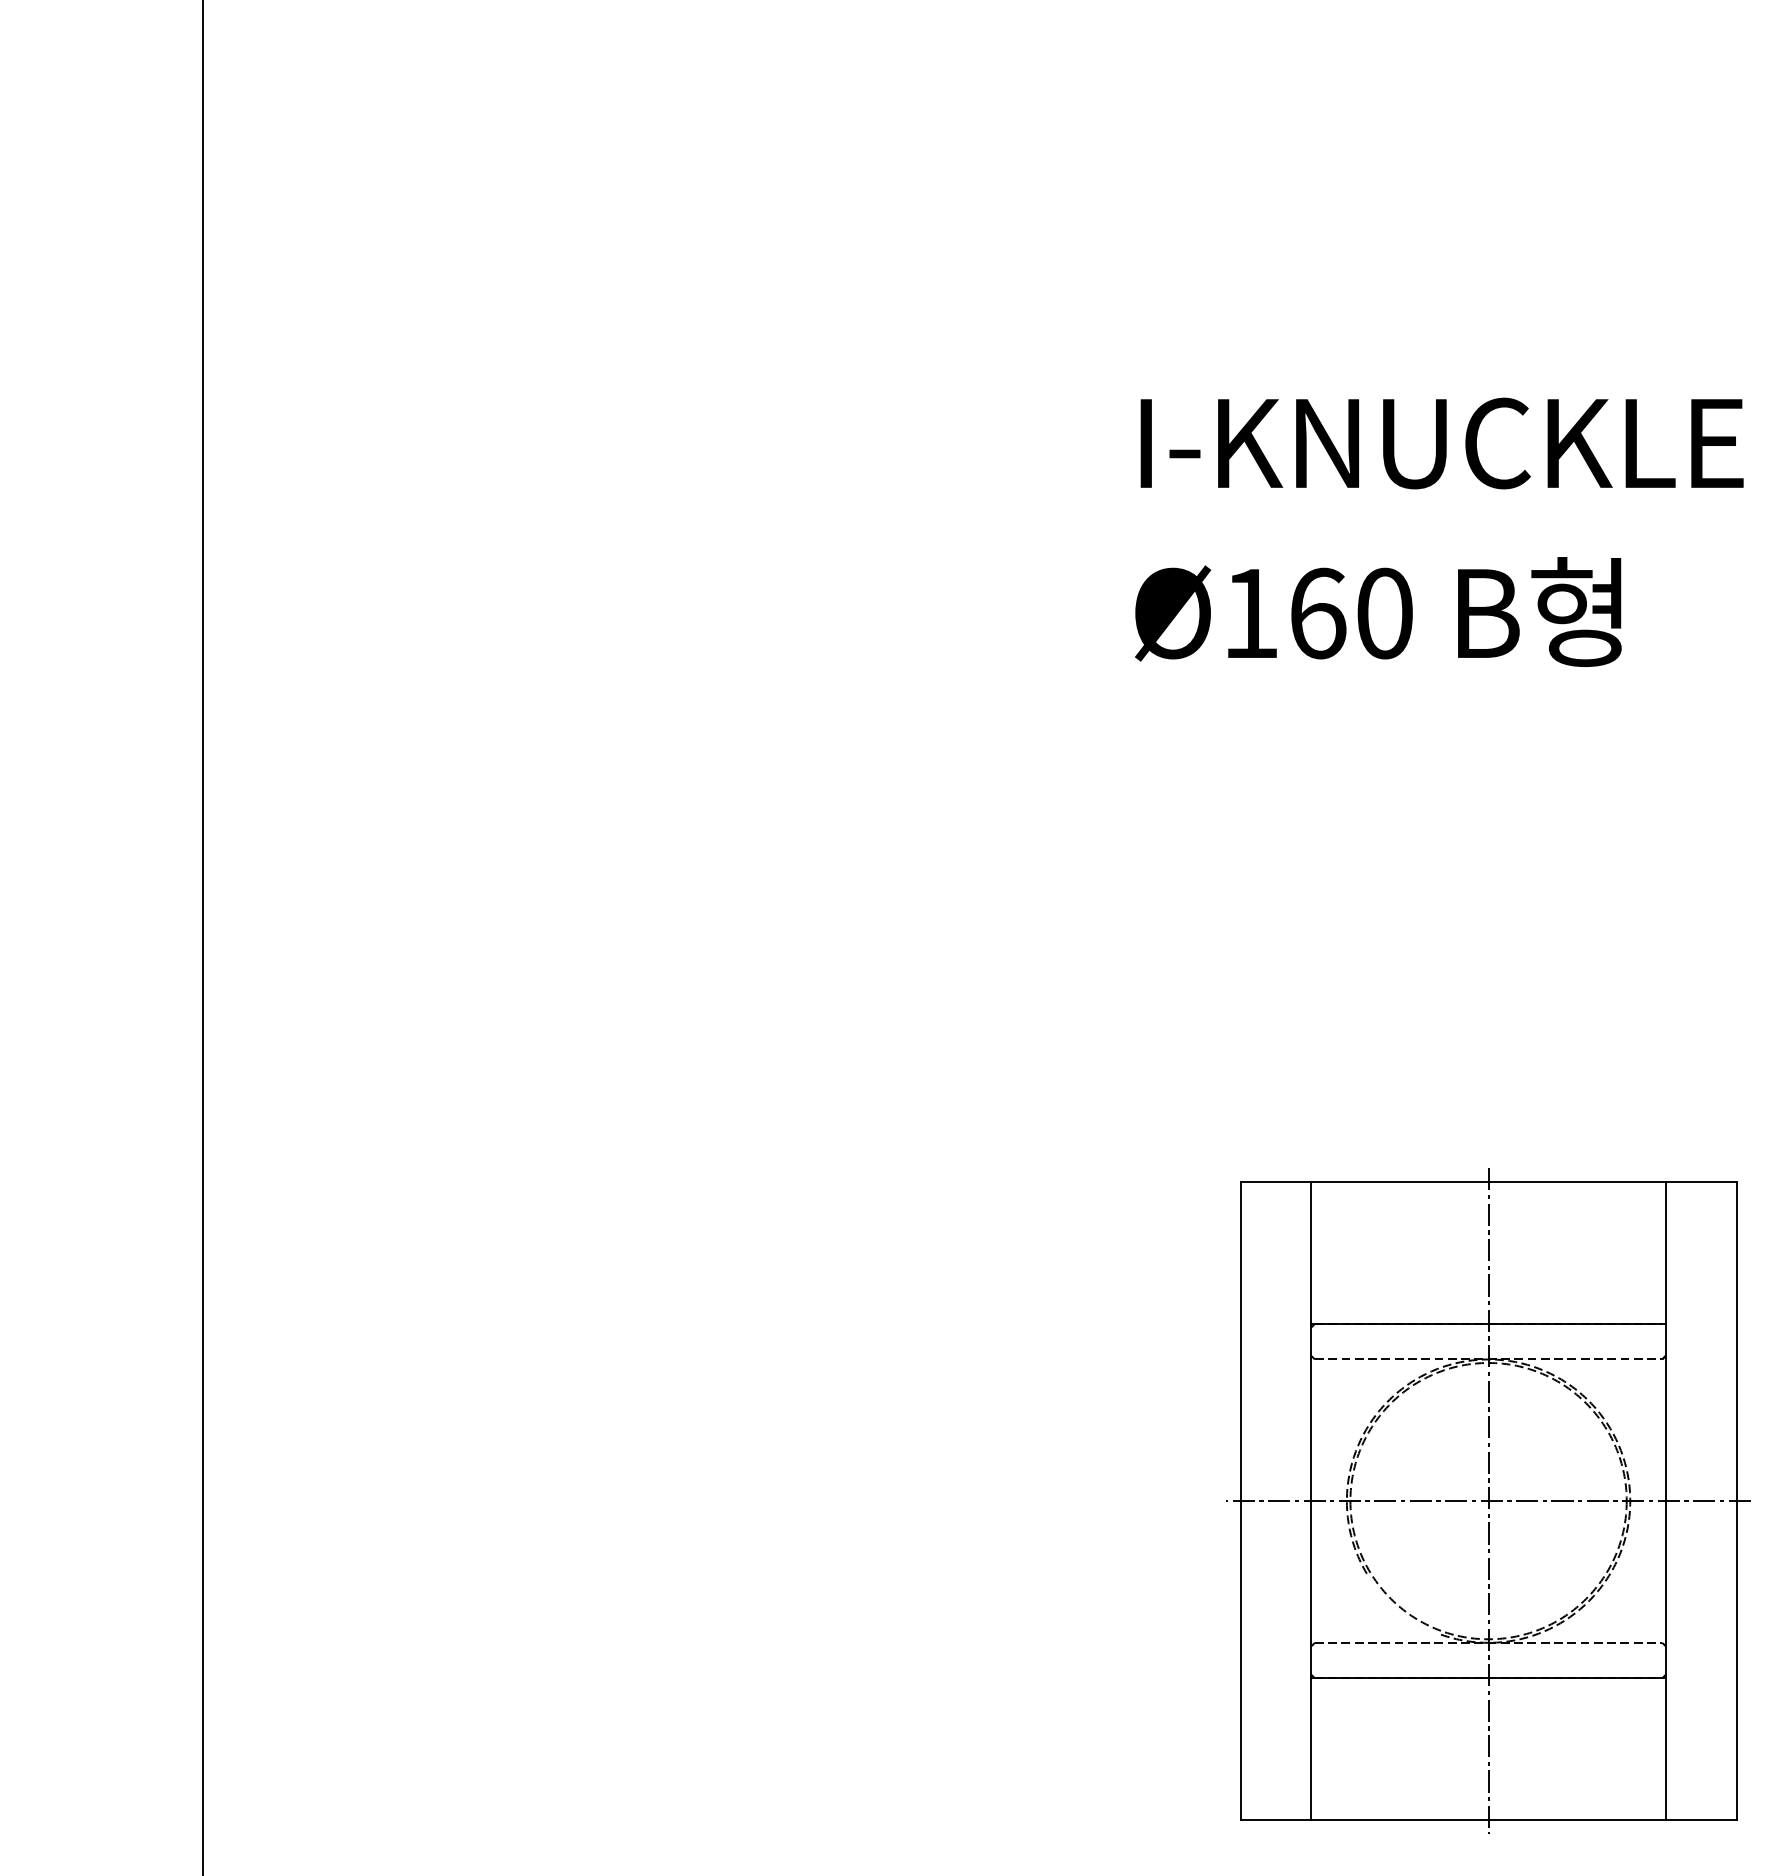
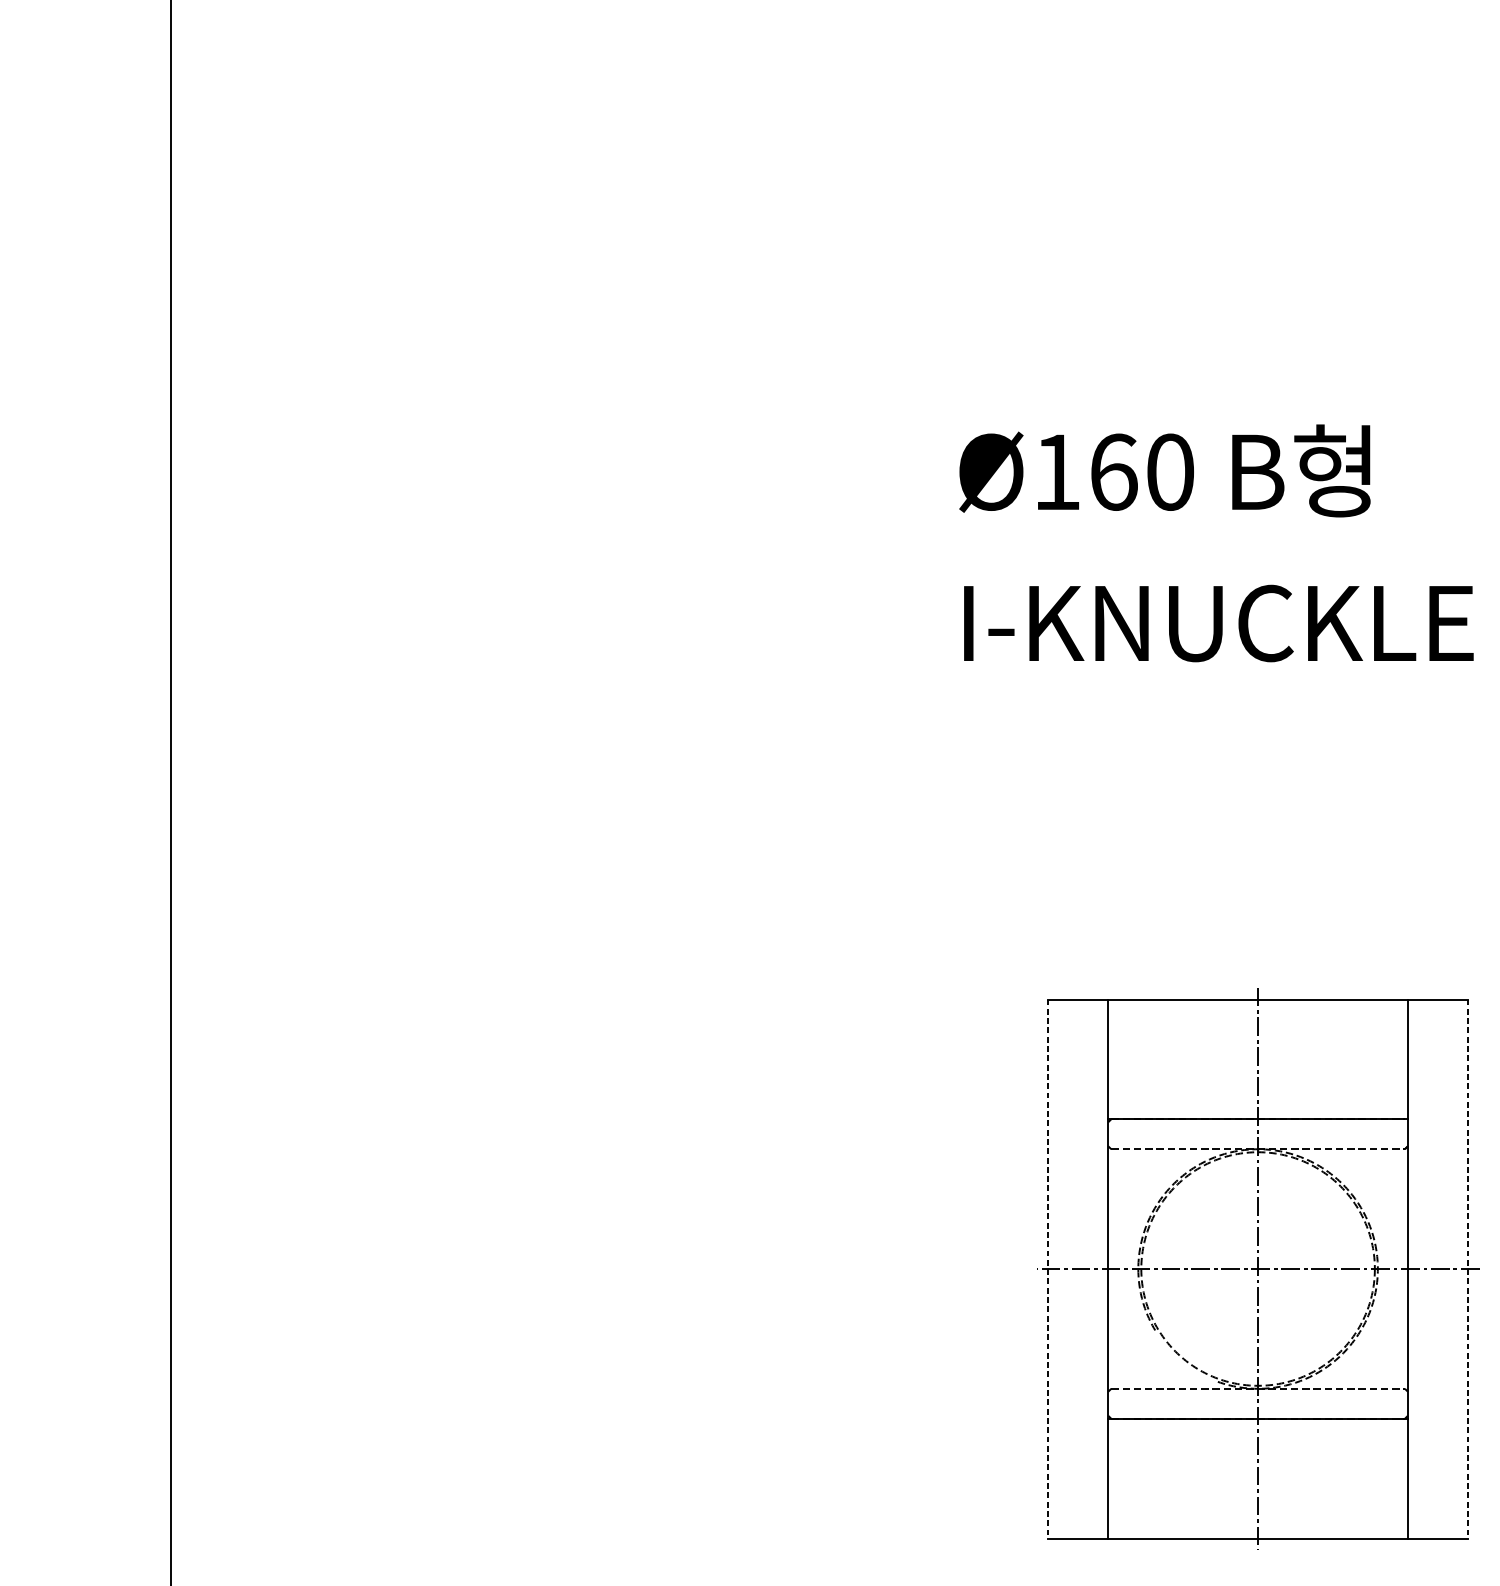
text: (1441, 443) -> (1218, 623), moved
text: (1378, 611) -> (1165, 470), moved
line: (1240, 1501) -> (1048, 1269), solid -> dashed
line: (1736, 1501) -> (1467, 1269), solid -> dashed

